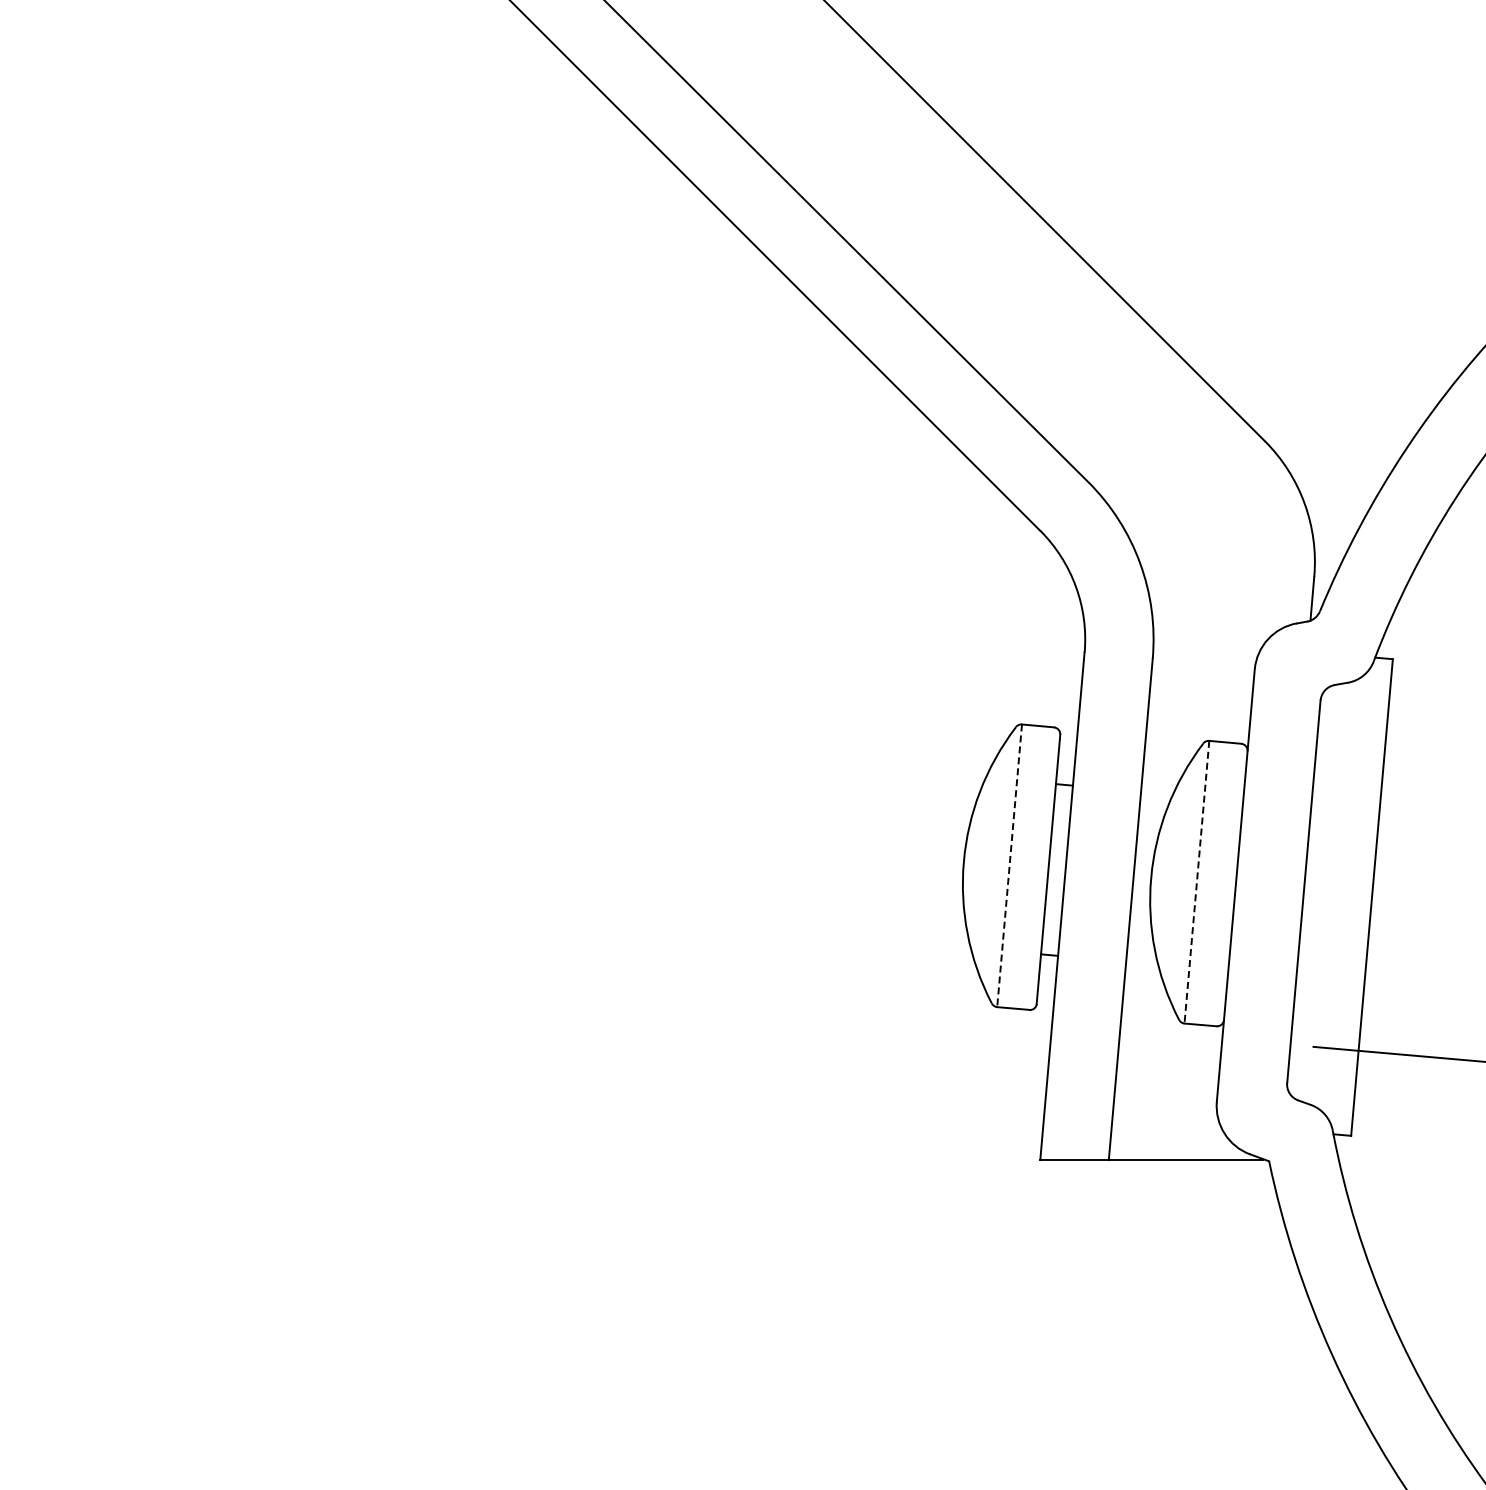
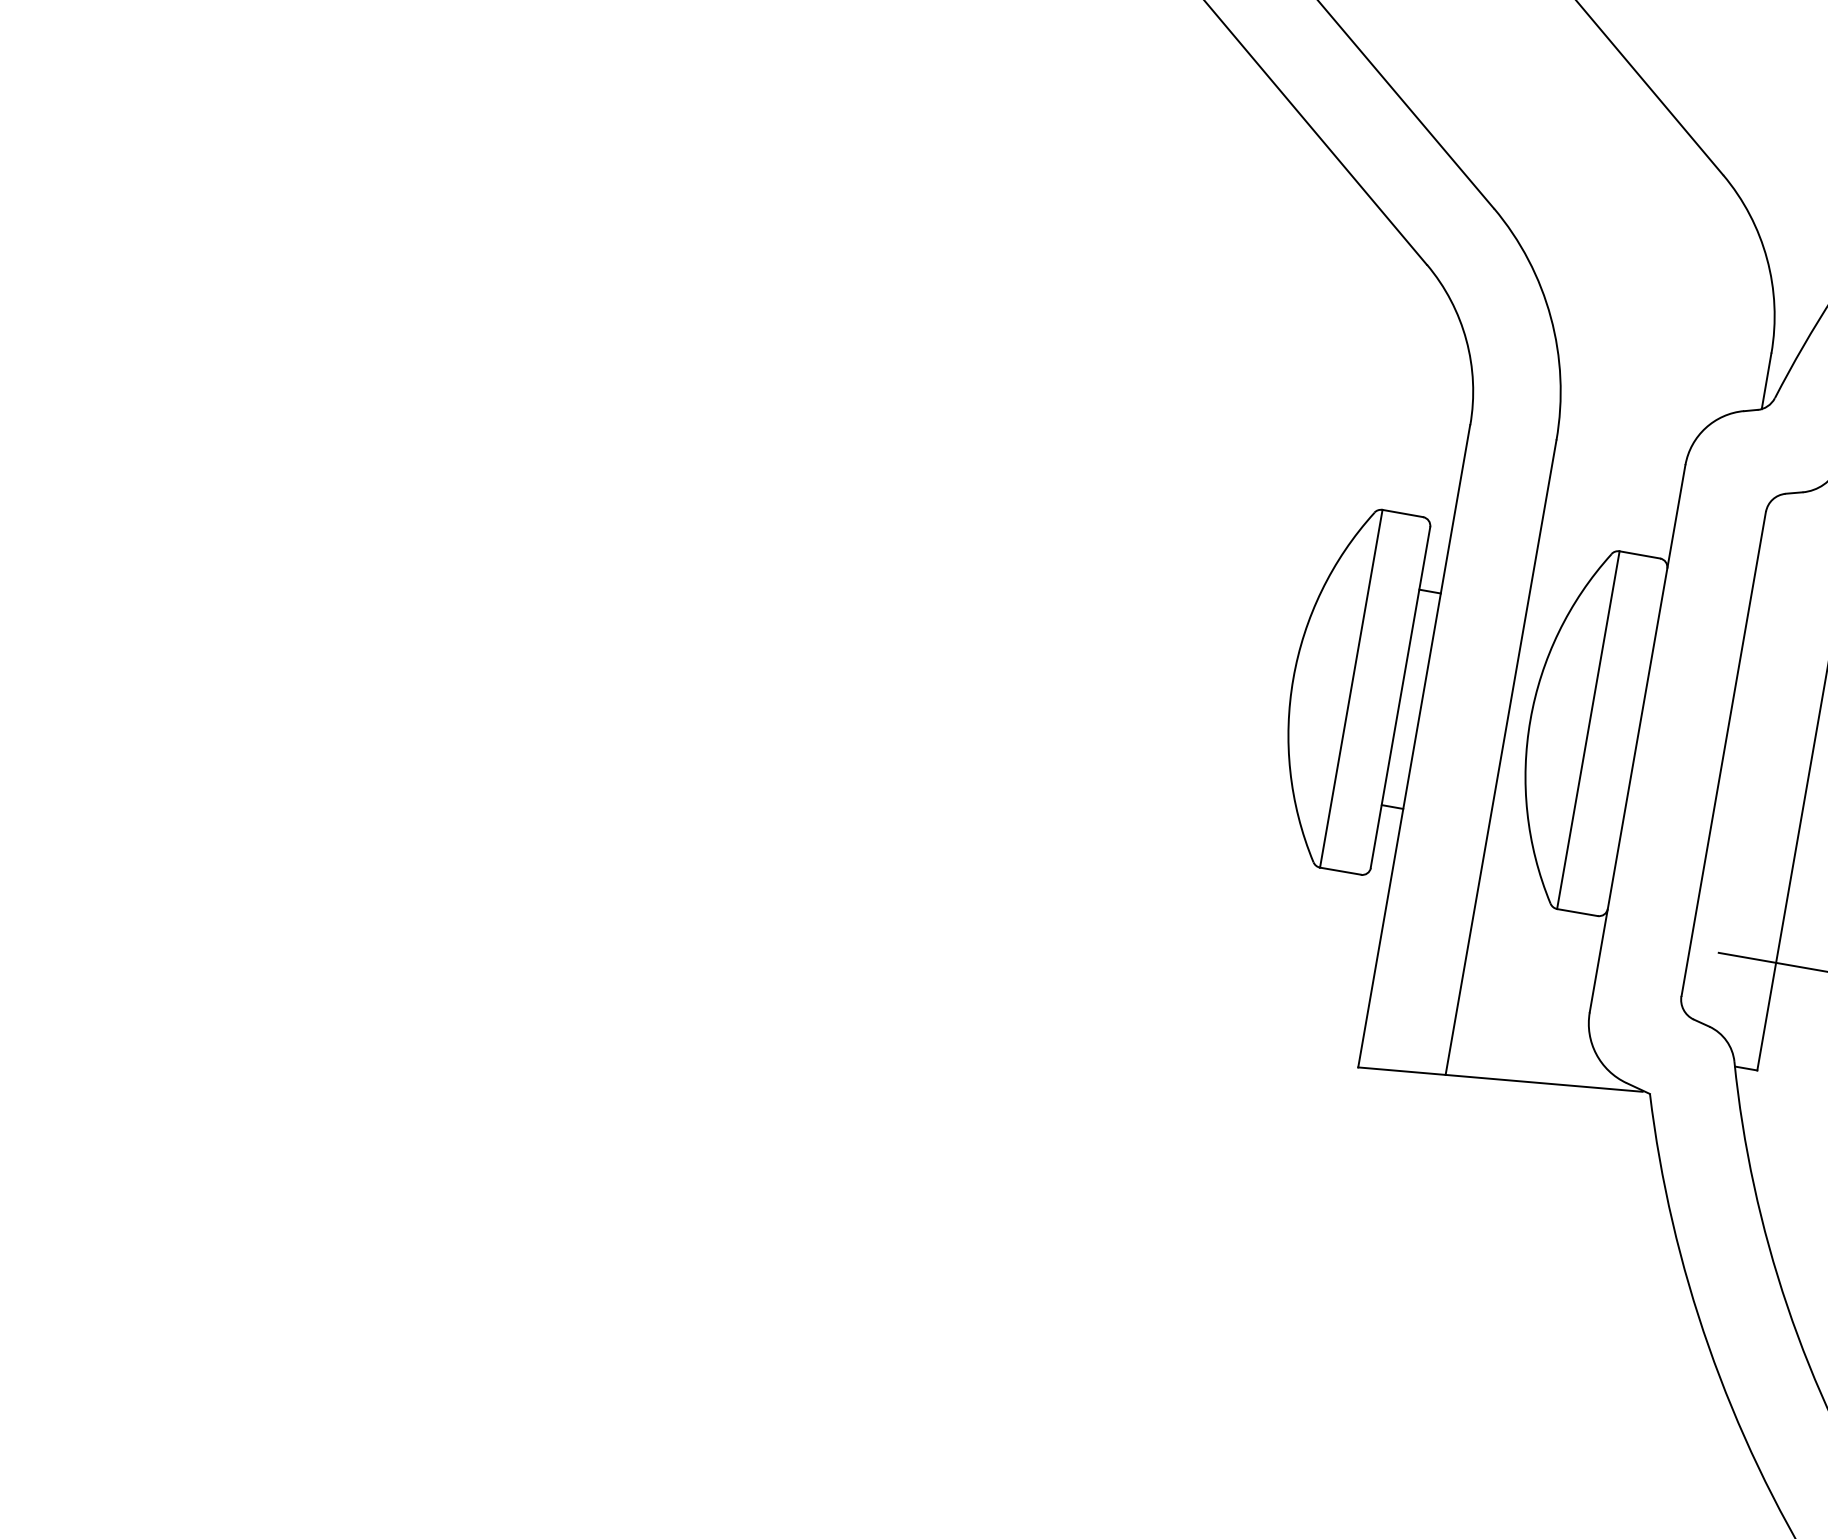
line: (1009, 865) -> (1351, 688), dashed -> solid
line: (1196, 882) -> (1587, 730), dashed -> solid

